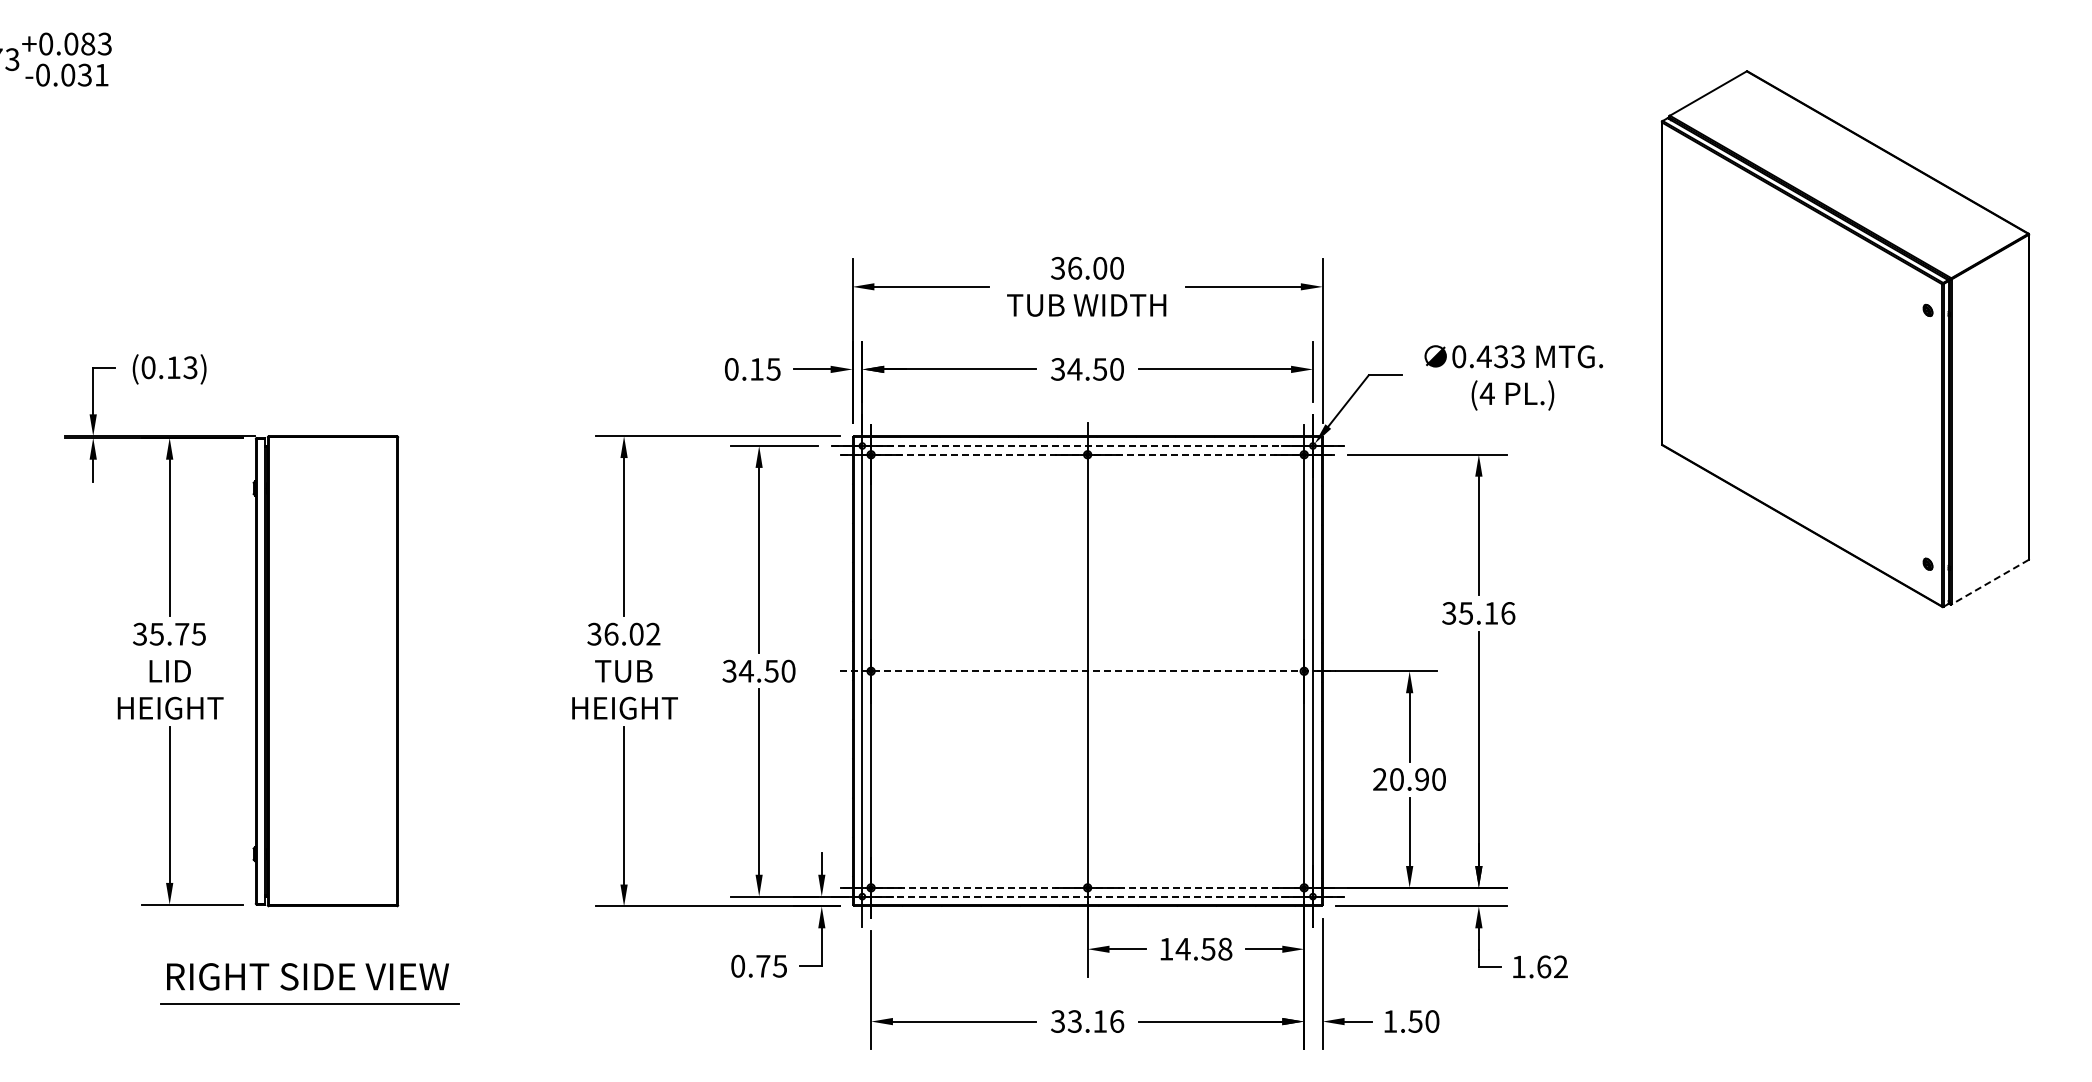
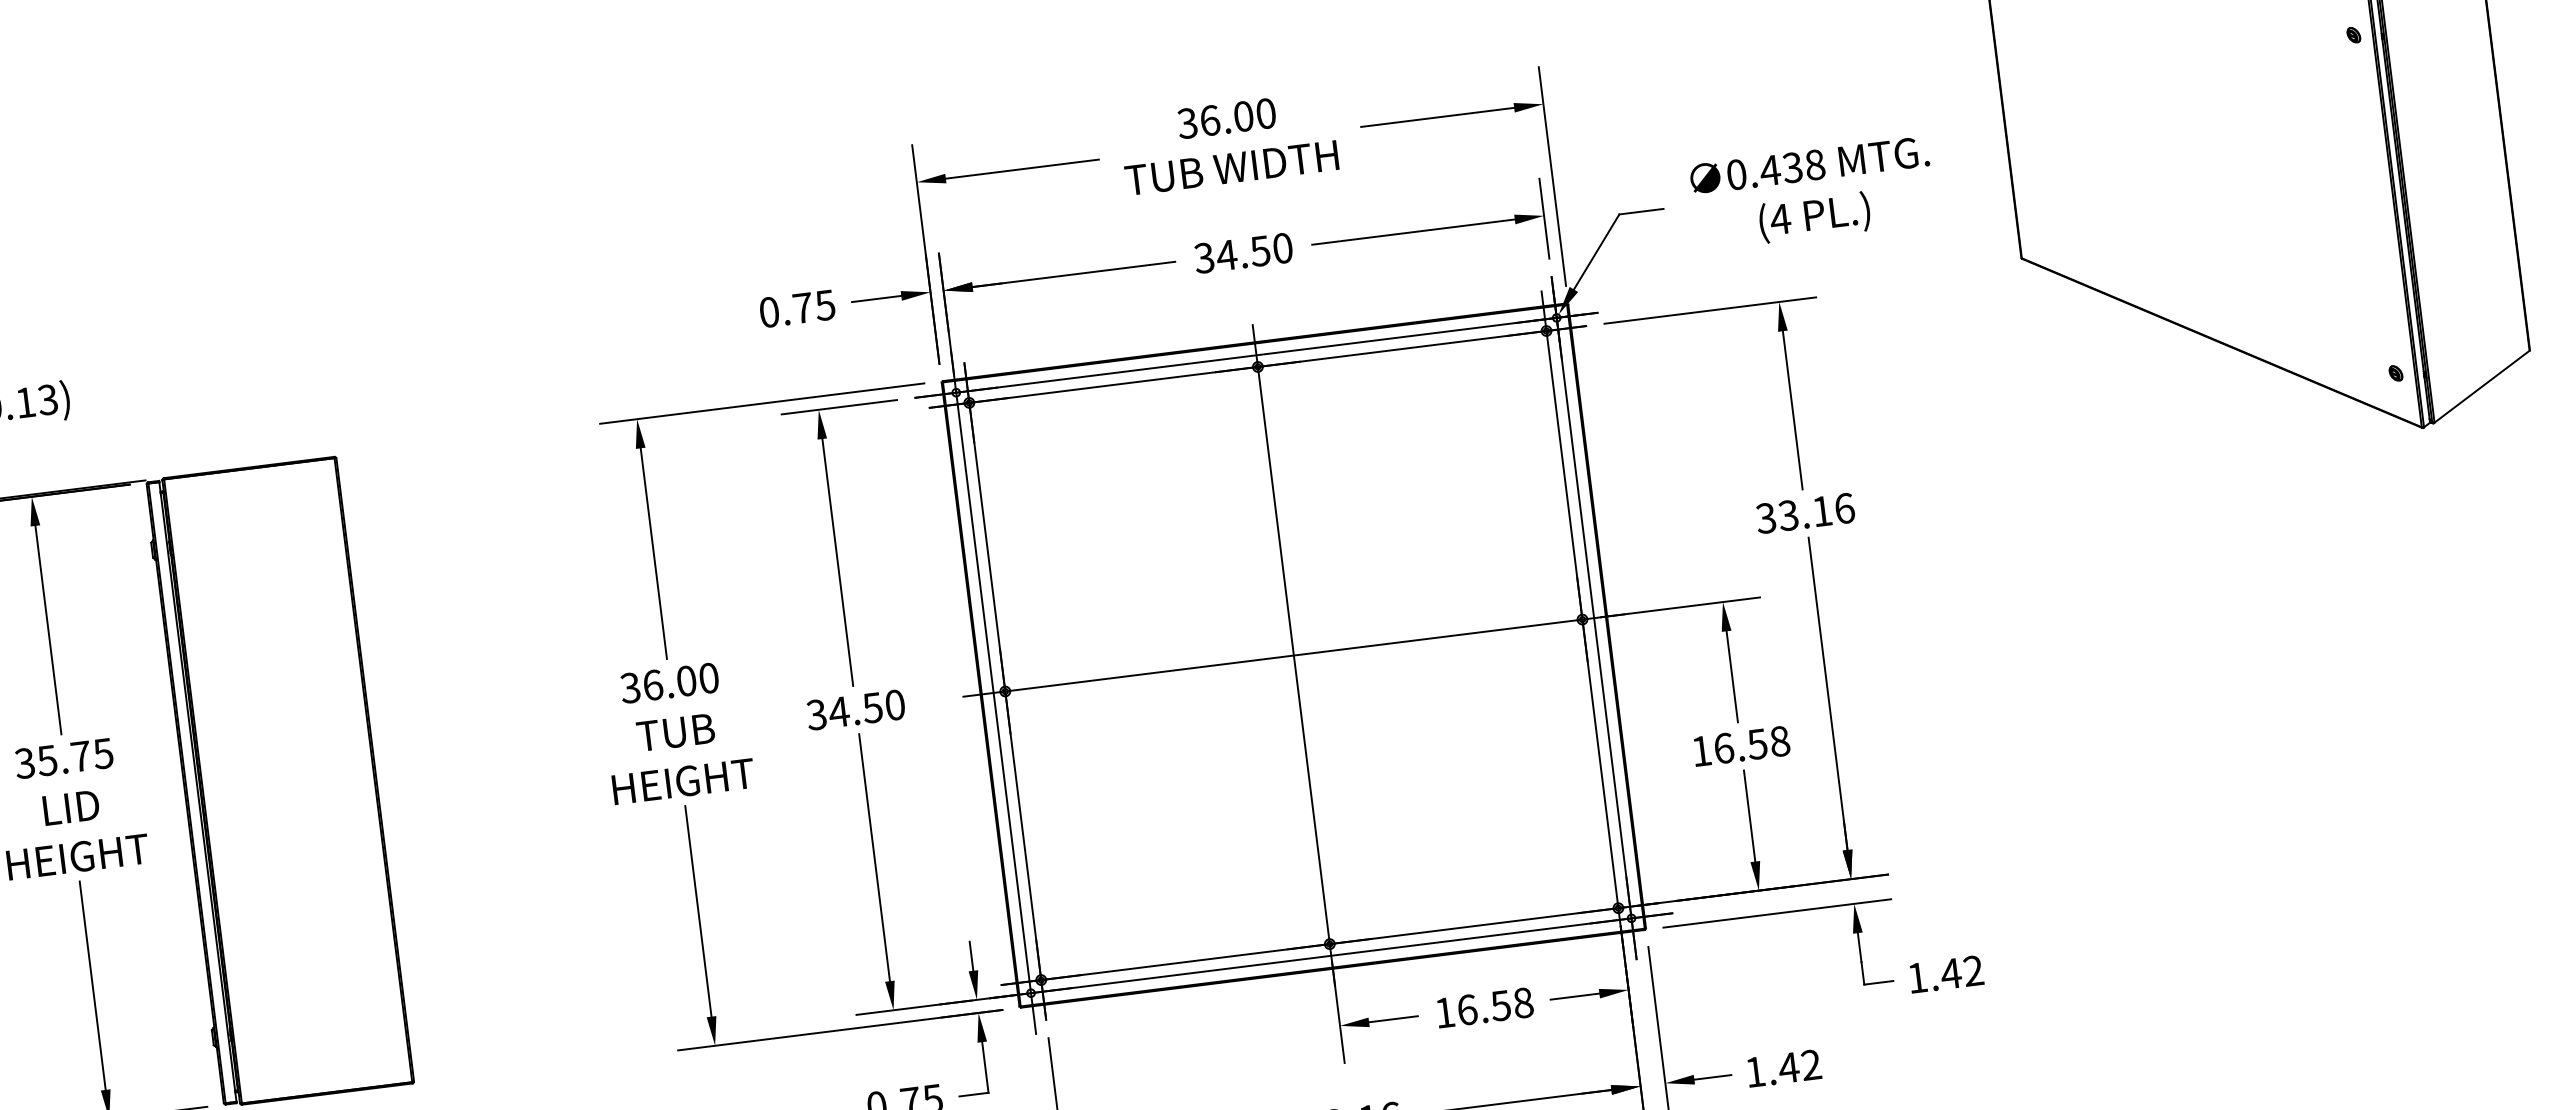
text: (1517, 356) -> (1814, 164), 0.433 -> 0.438
text: (756, 369) -> (802, 308), 0.15 -> 0.75
line: (1087, 446) -> (1256, 355), dashed -> solid
line: (1088, 454) -> (1259, 366), dashed -> solid
line: (1989, 582) -> (2480, 387), dashed -> solid
text: (1465, 613) -> (1787, 515), 35.16 -> 33.16
text: (653, 634) -> (709, 678), 36.02 -> 36.00
line: (1087, 671) -> (1293, 655), dashed -> solid
text: (1409, 779) -> (1740, 746), 20.90 -> 16.58
line: (1087, 887) -> (1329, 943), dashed -> solid
line: (1087, 896) -> (1331, 955), dashed -> solid
text: (1182, 948) -> (1466, 1009), 14.58 -> 16.58
text: (1543, 966) -> (1950, 973), 1.62 -> 1.42
text: (1423, 1021) -> (1799, 1066), 1.50 -> 1.42

